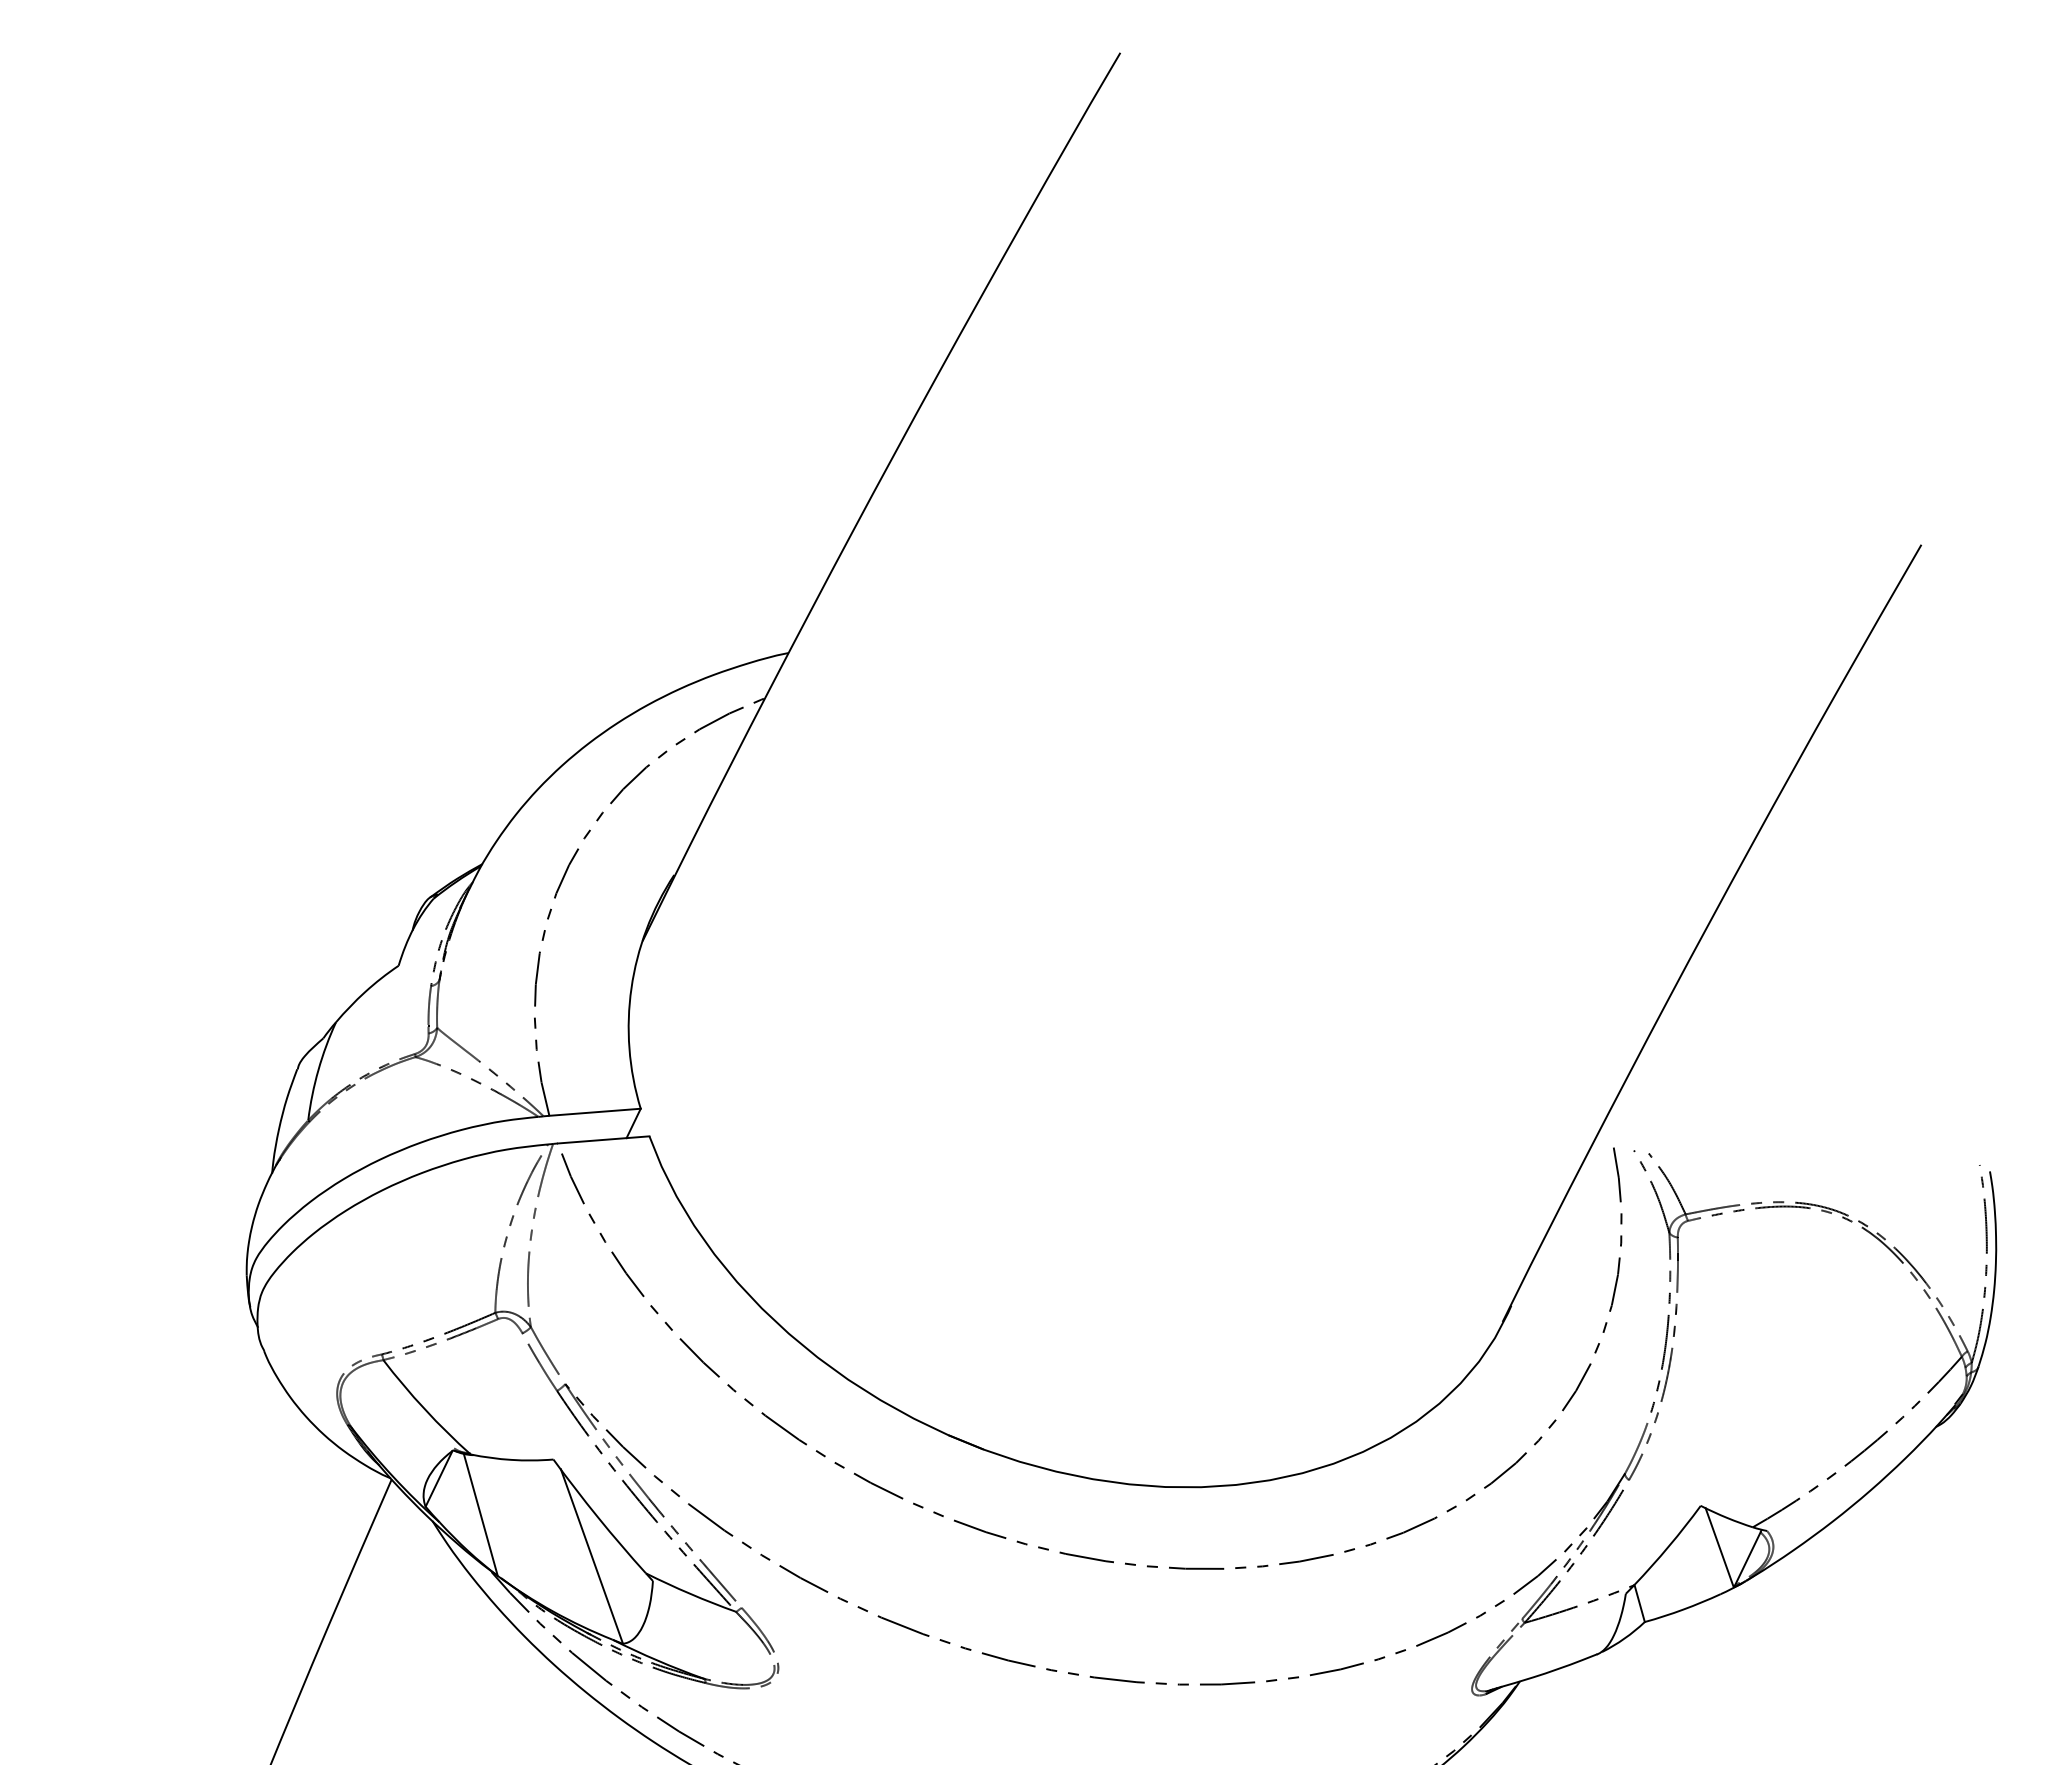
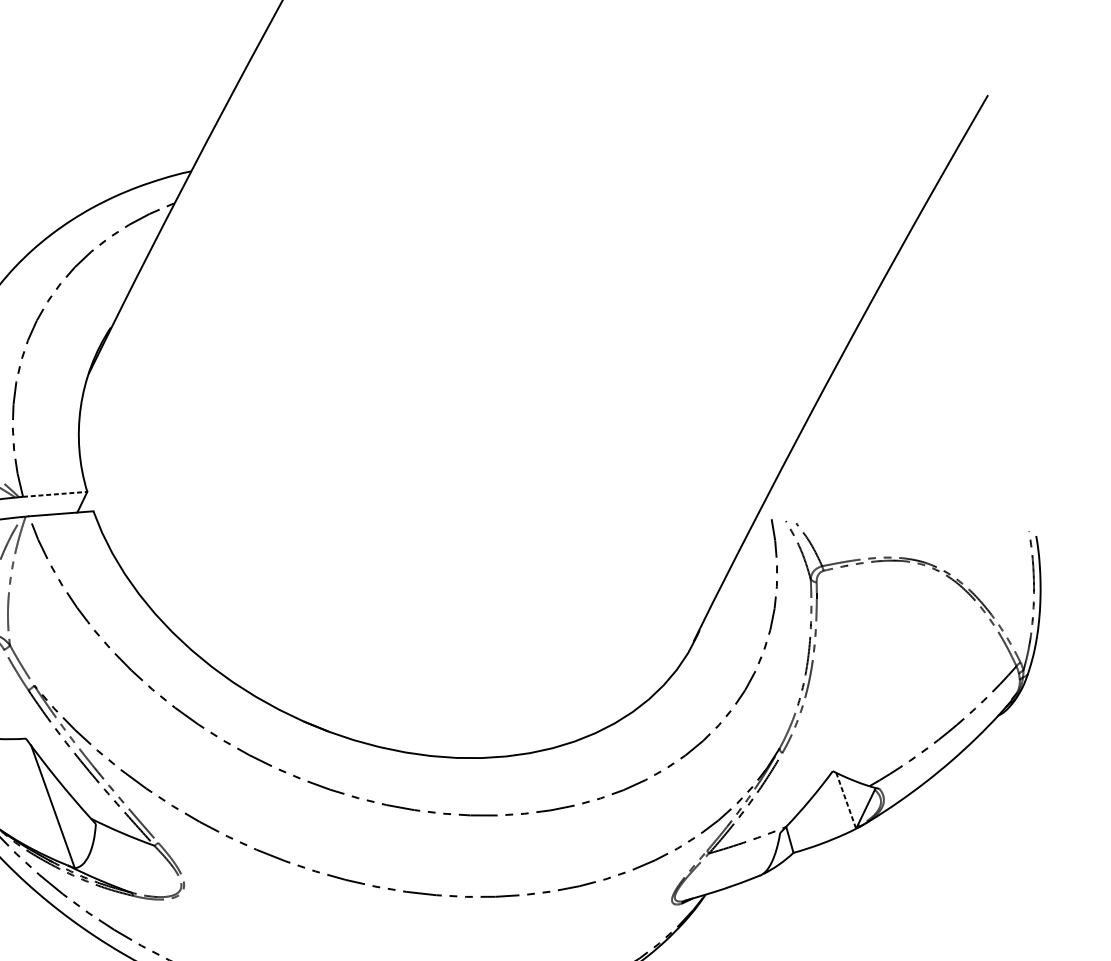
line: (595, 1112) -> (55, 494), solid -> dashed
line: (1719, 1548) -> (846, 801), solid -> dashed

